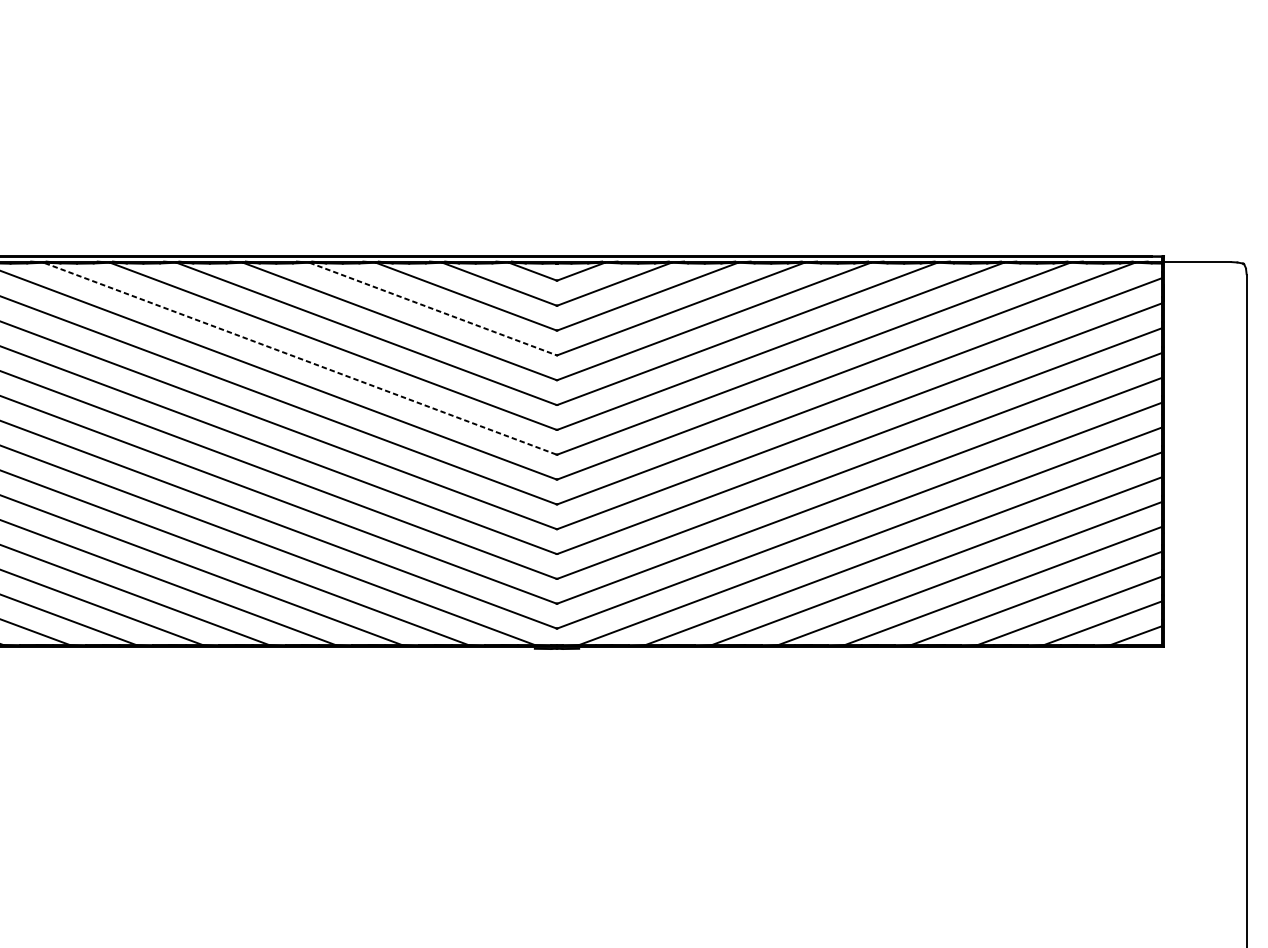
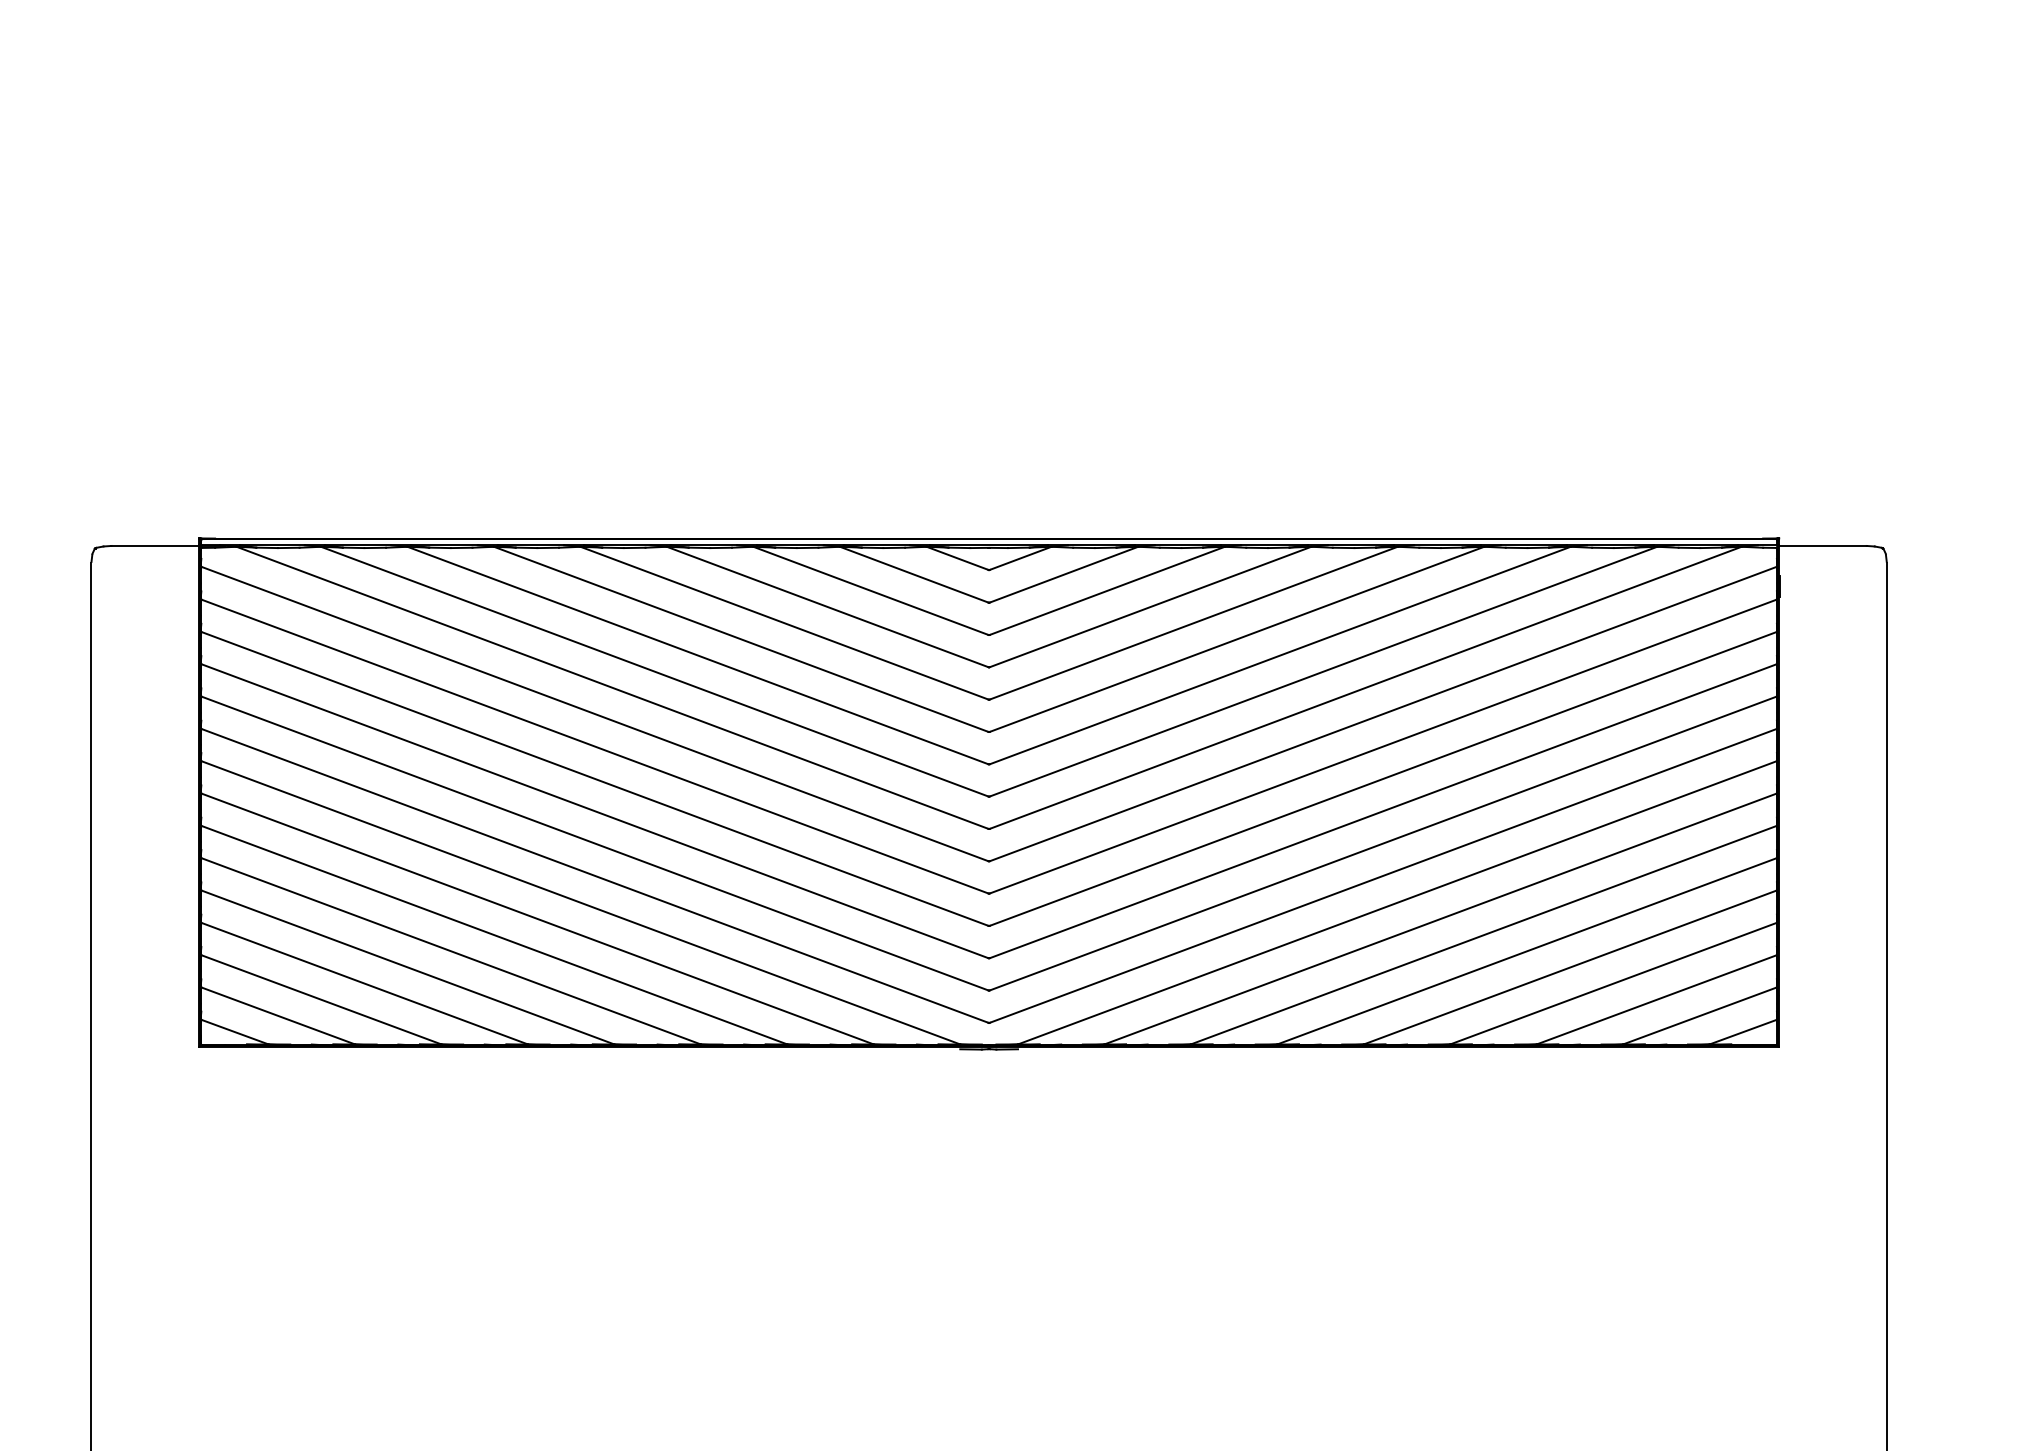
line: (432, 308) -> (827, 606), dashed -> solid
line: (299, 358) -> (654, 671), dashed -> solid

